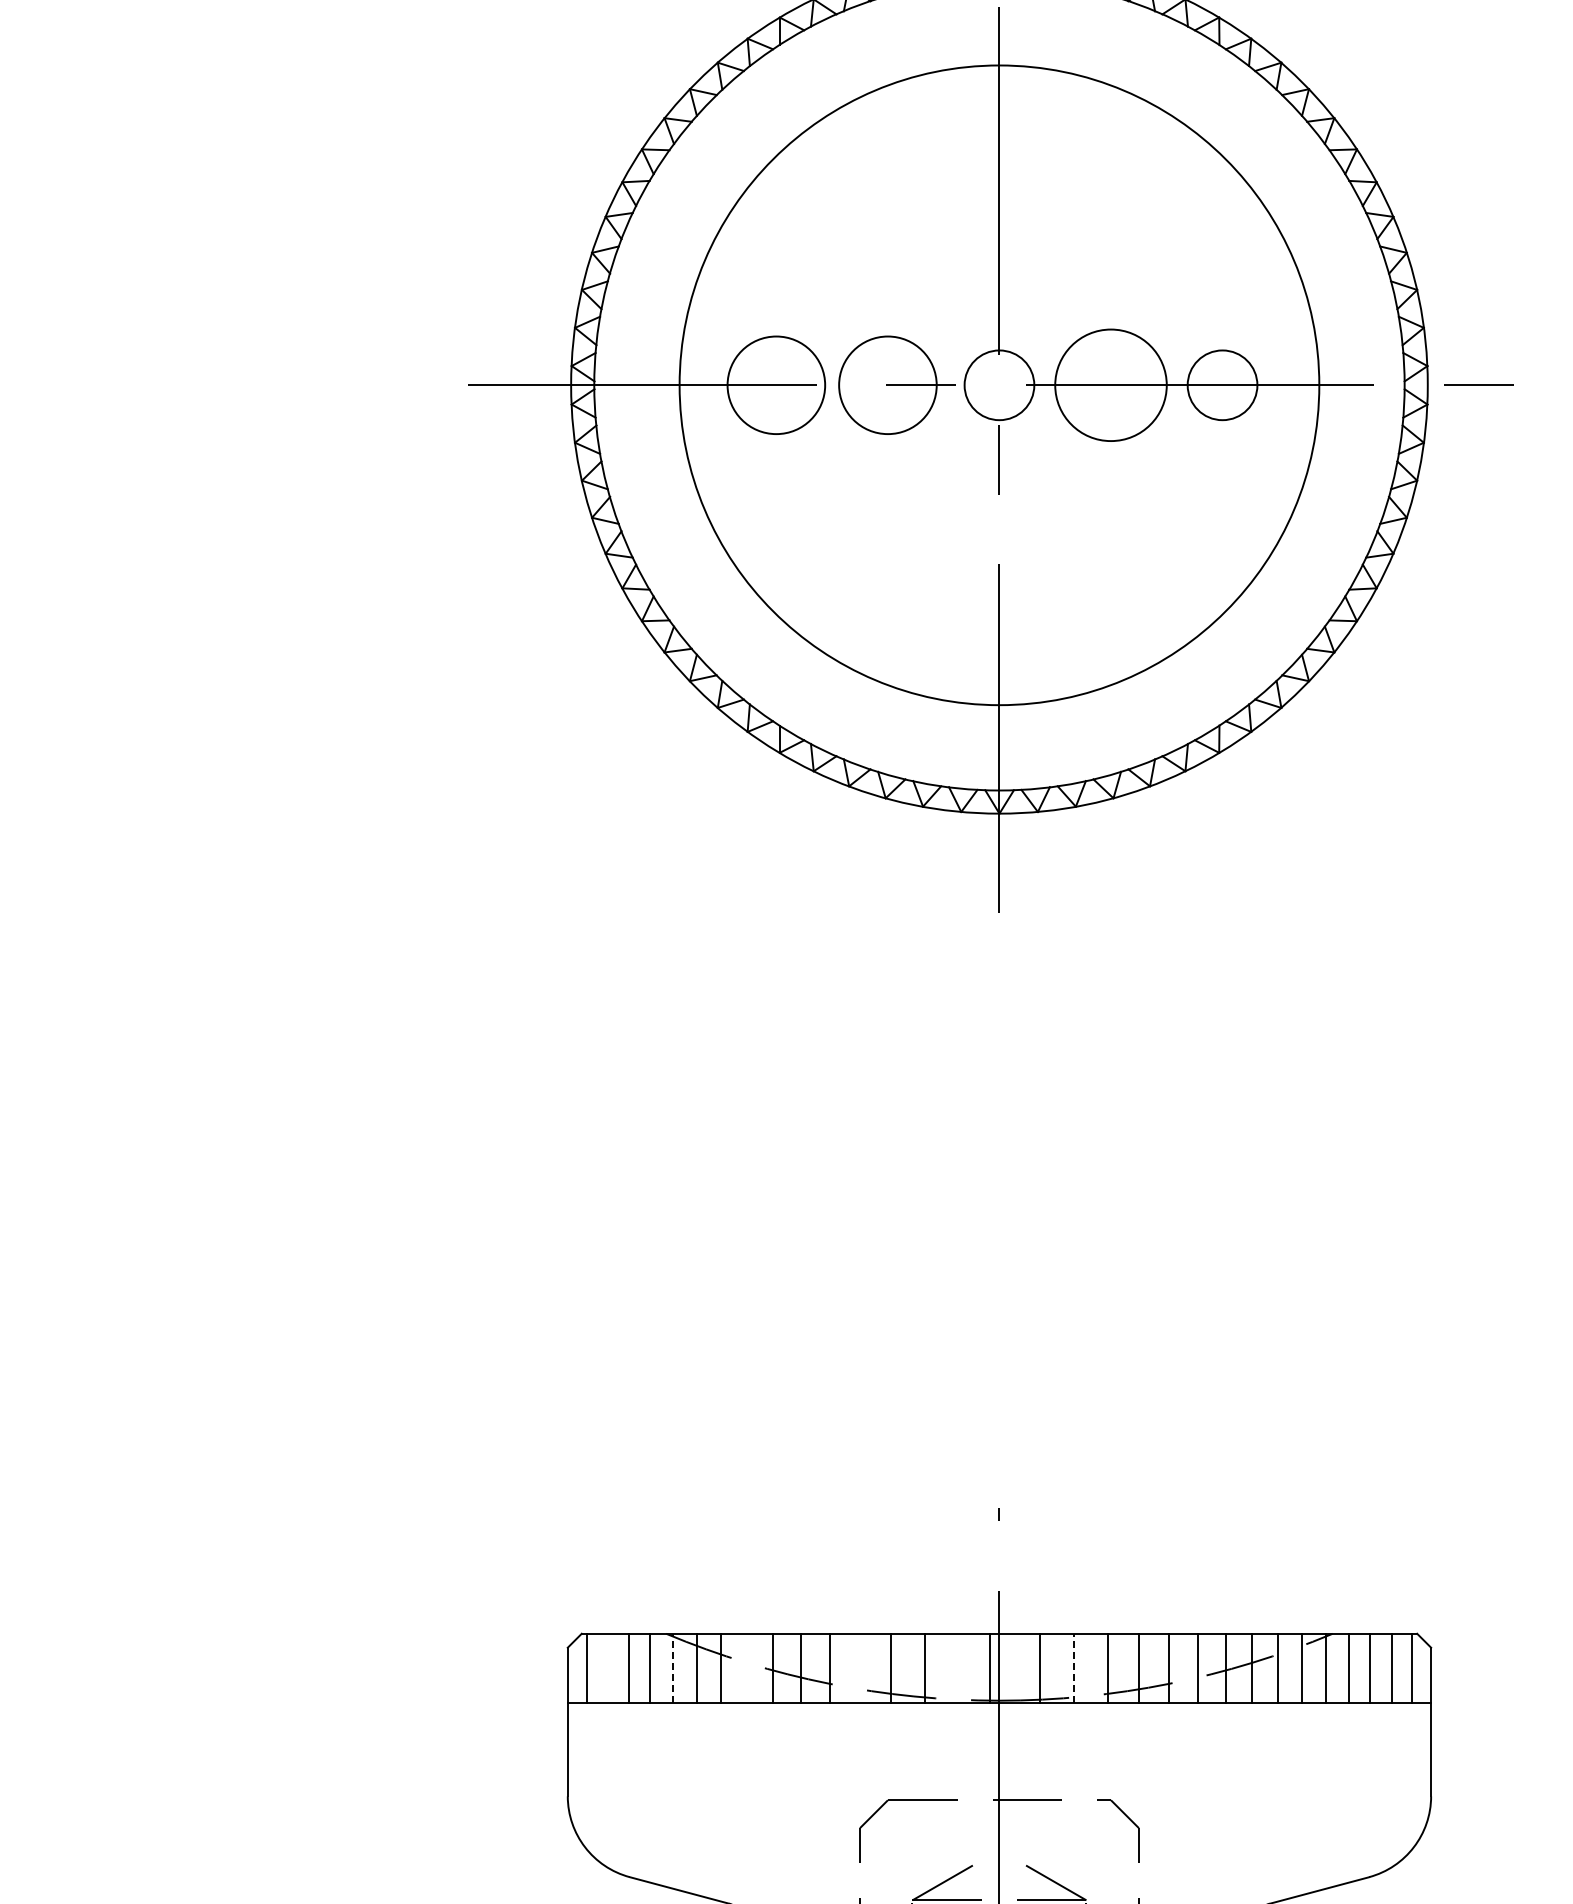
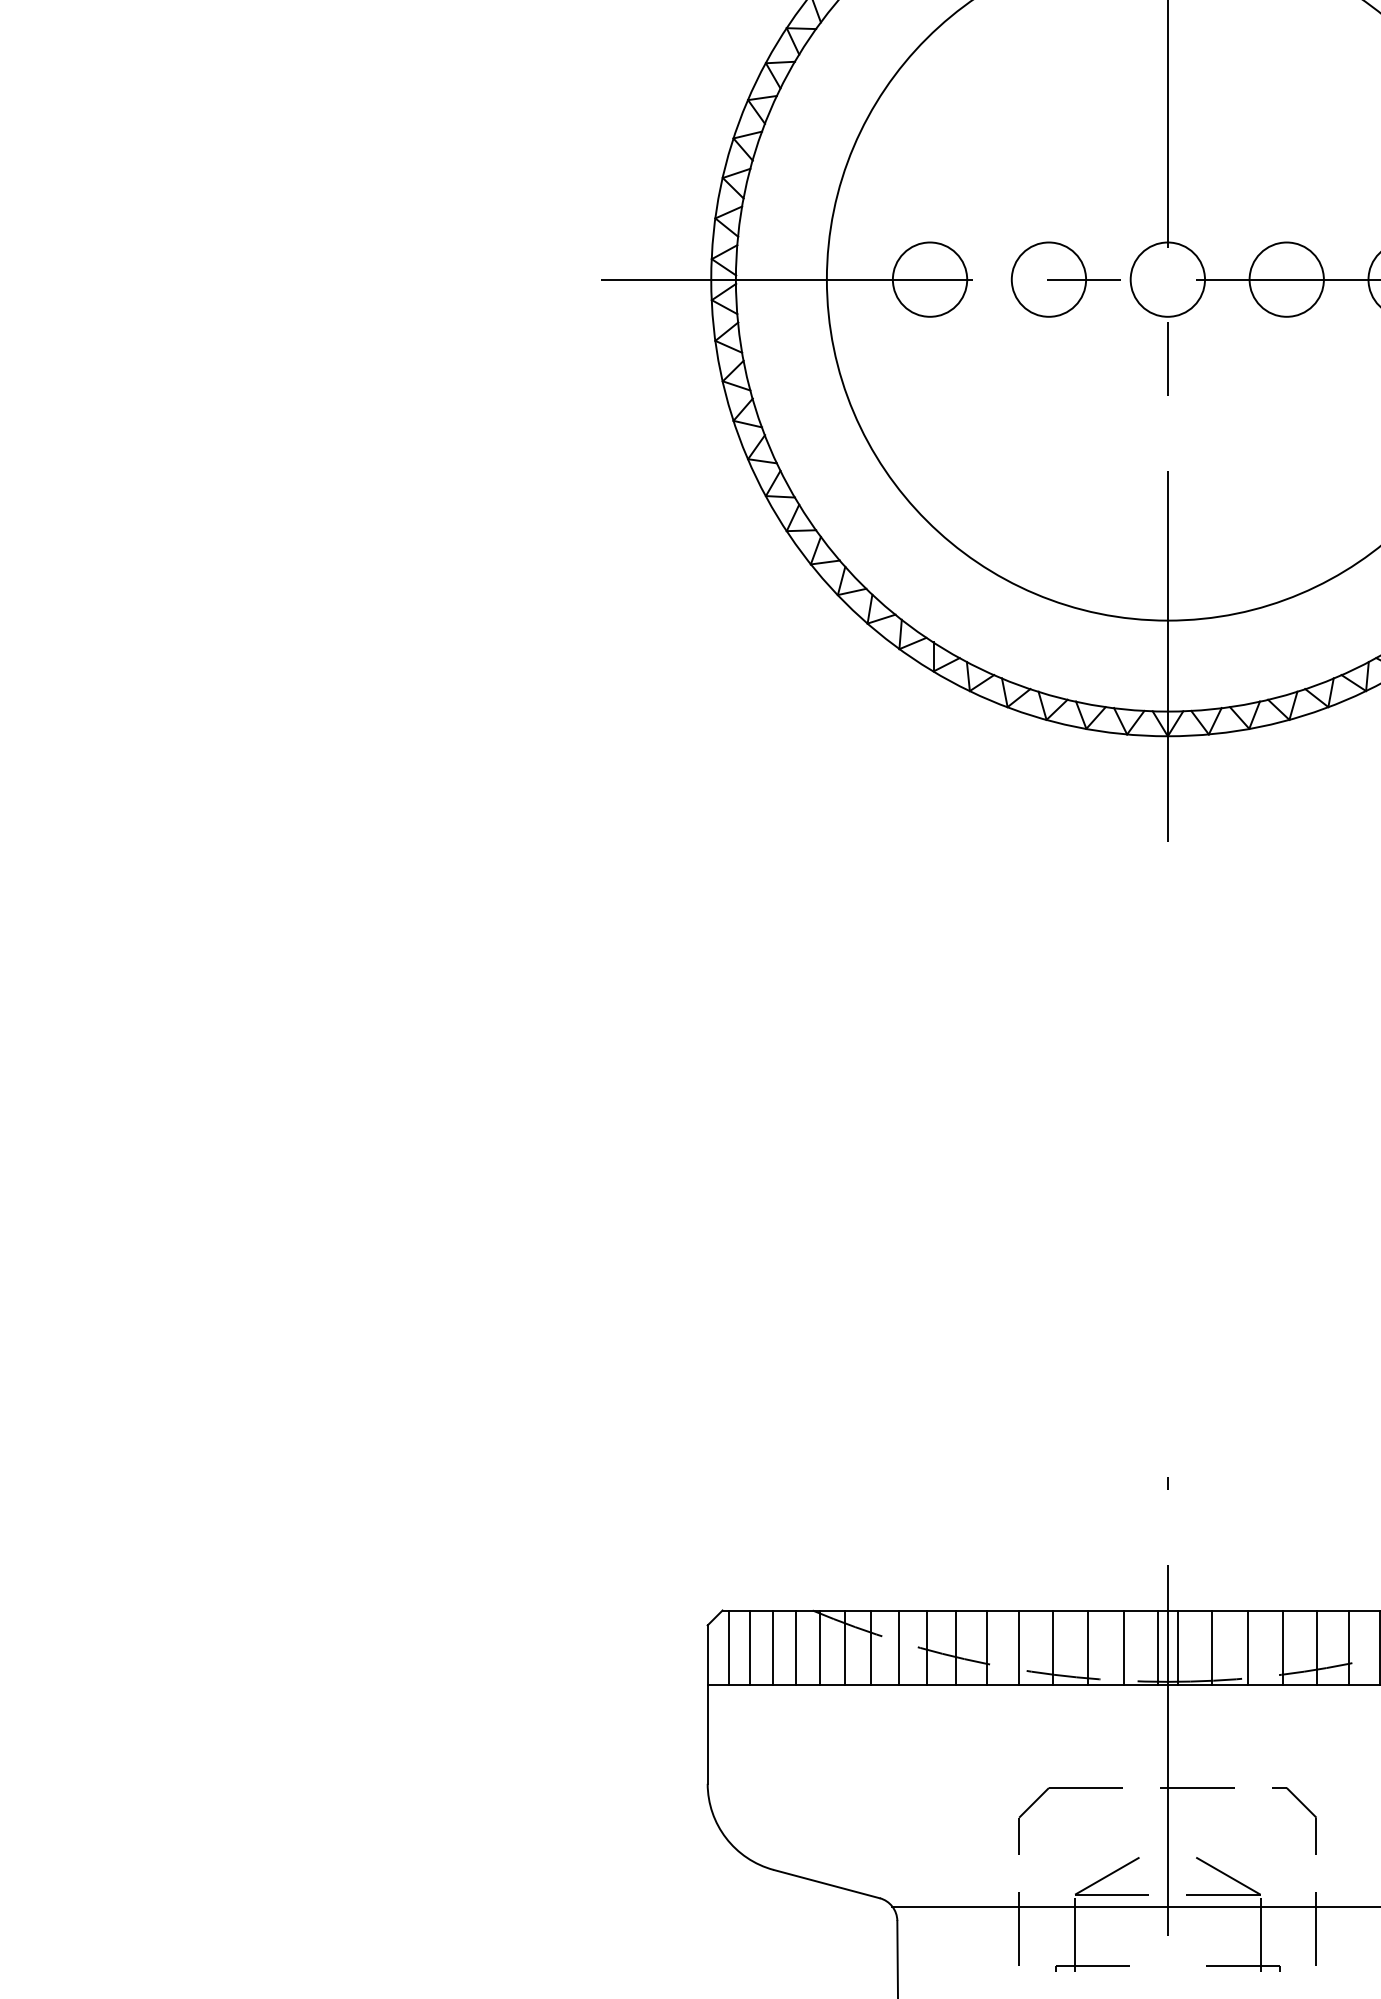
circle: (776, 385) -> (930, 279), size x0.71
circle: (887, 385) -> (1048, 279), size x0.71
circle: (1110, 385) -> (1286, 279), size x0.62
line: (607, 1668) -> (750, 1647), added
line: (672, 1668) -> (819, 1647), dashed -> solid
line: (746, 1668) -> (898, 1647), added
line: (859, 1668) -> (1018, 1647), added
line: (958, 1668) -> (1124, 1647), added
line: (1008, 1668) -> (1177, 1647), added
line: (1074, 1668) -> (1247, 1647), dashed -> solid

